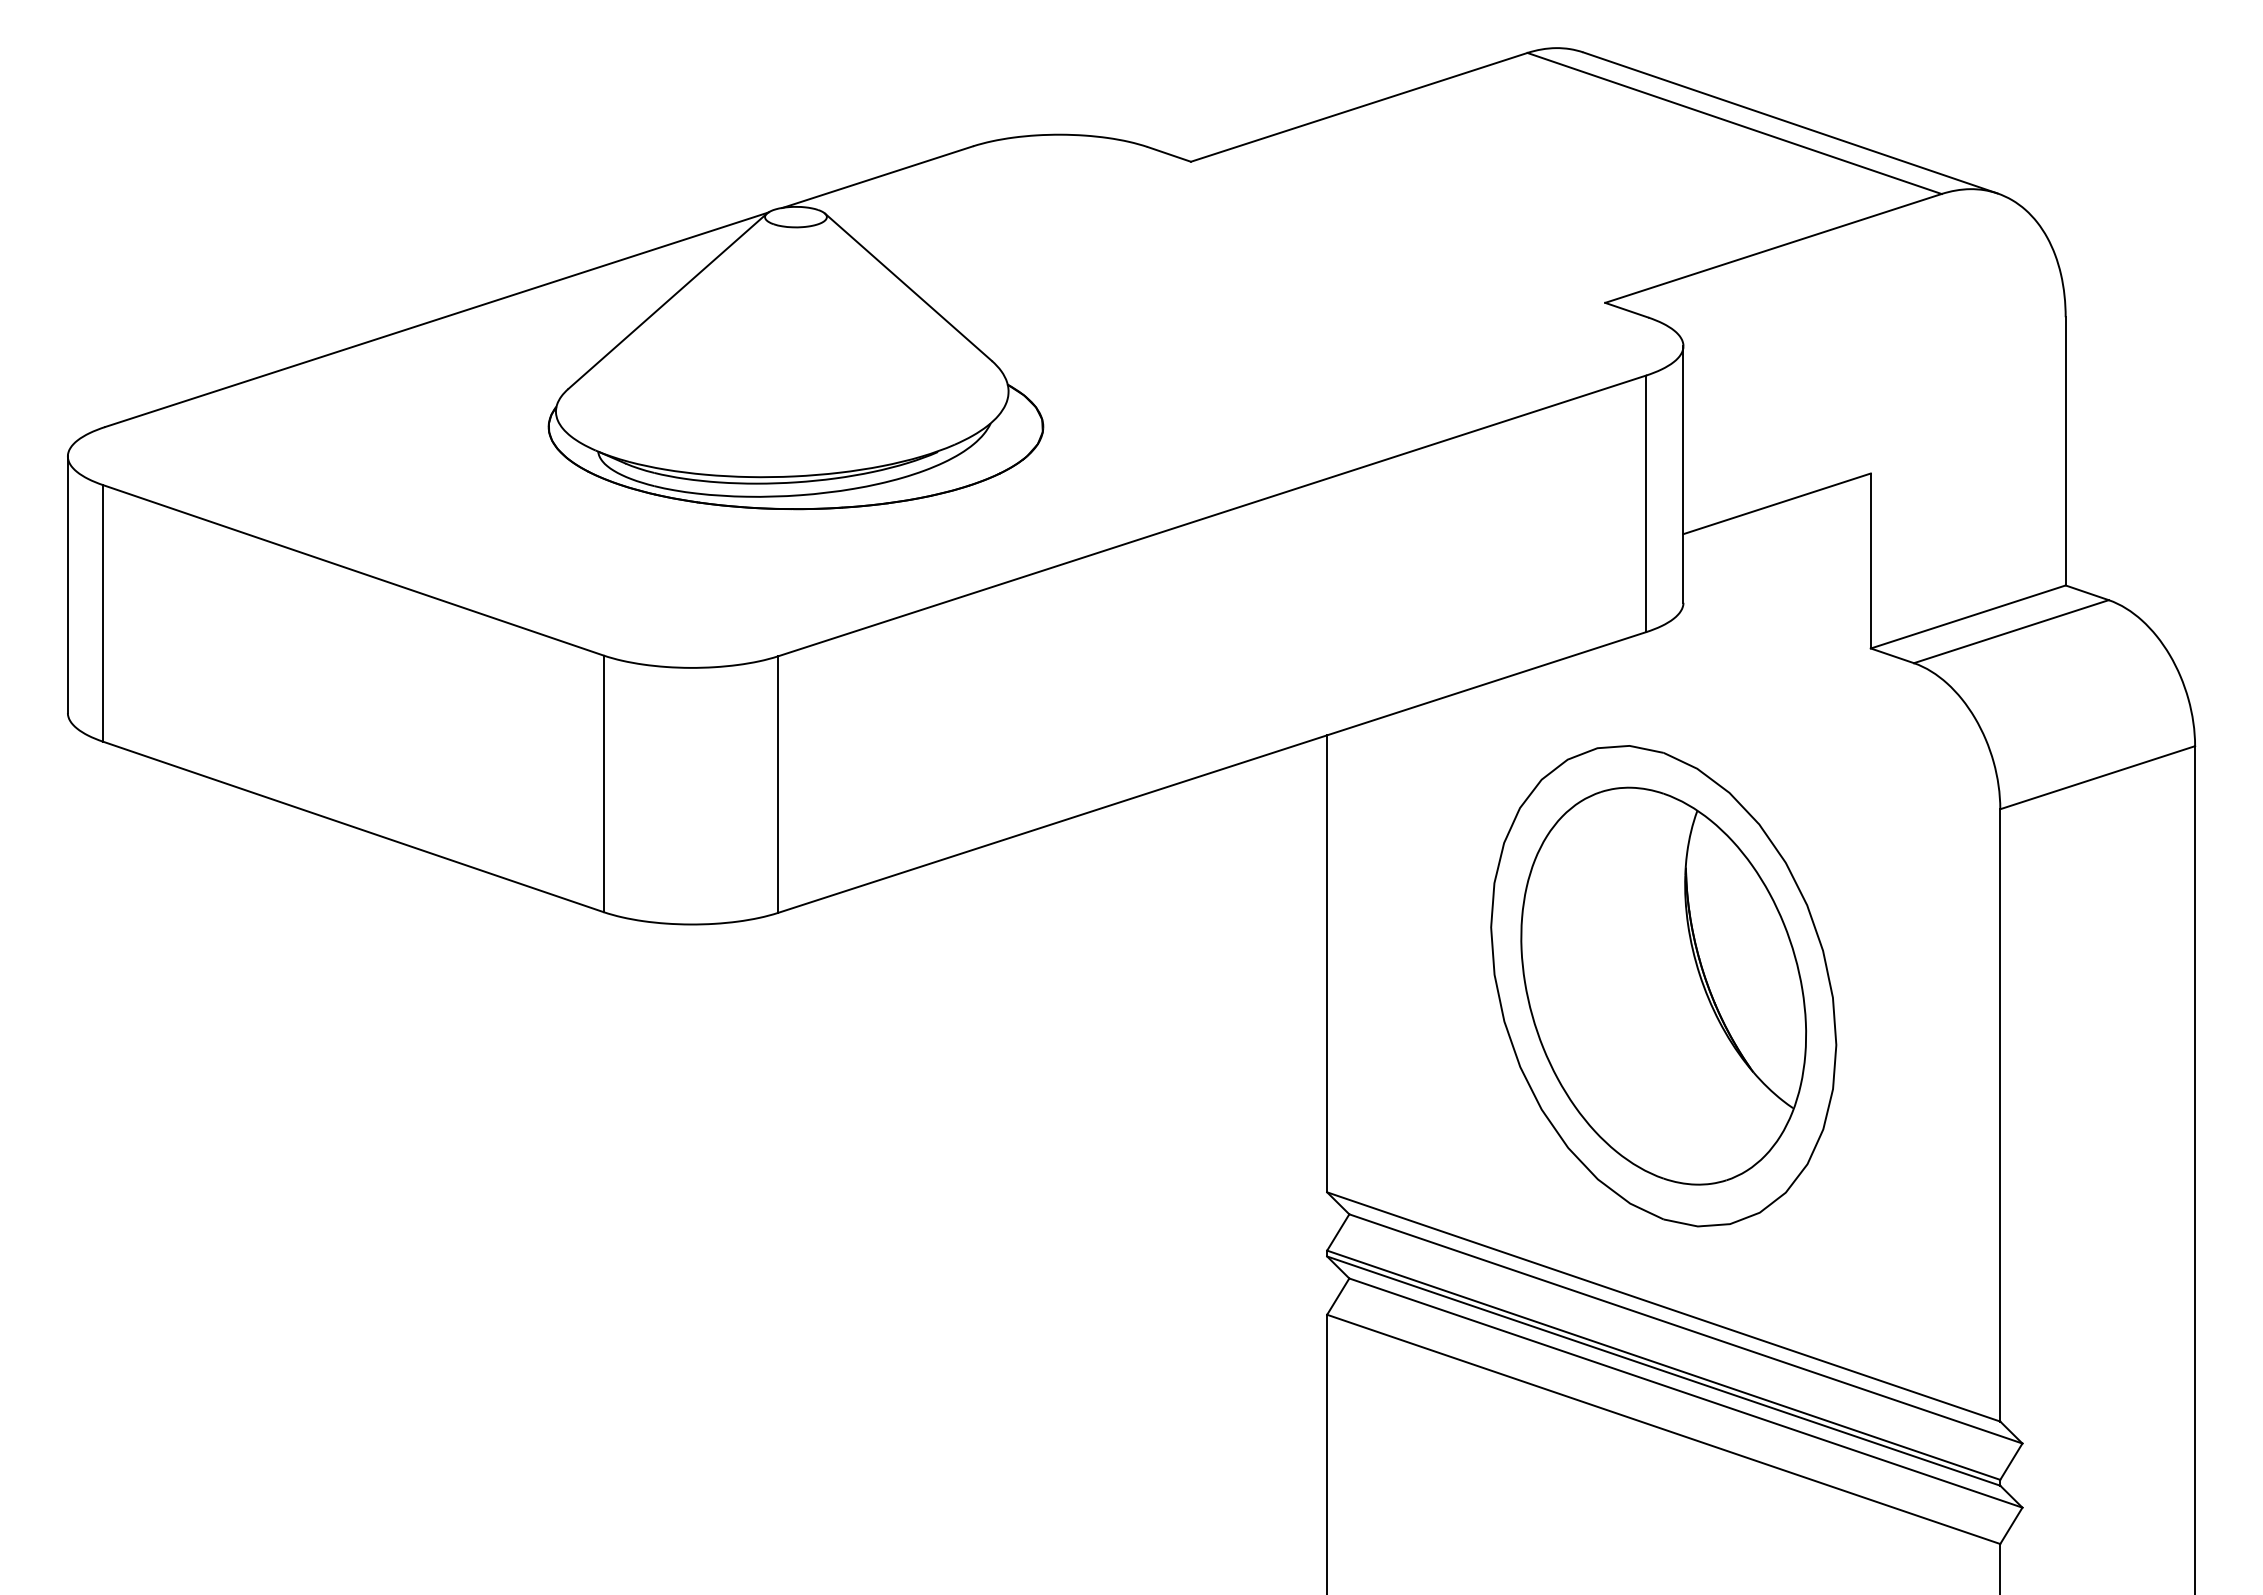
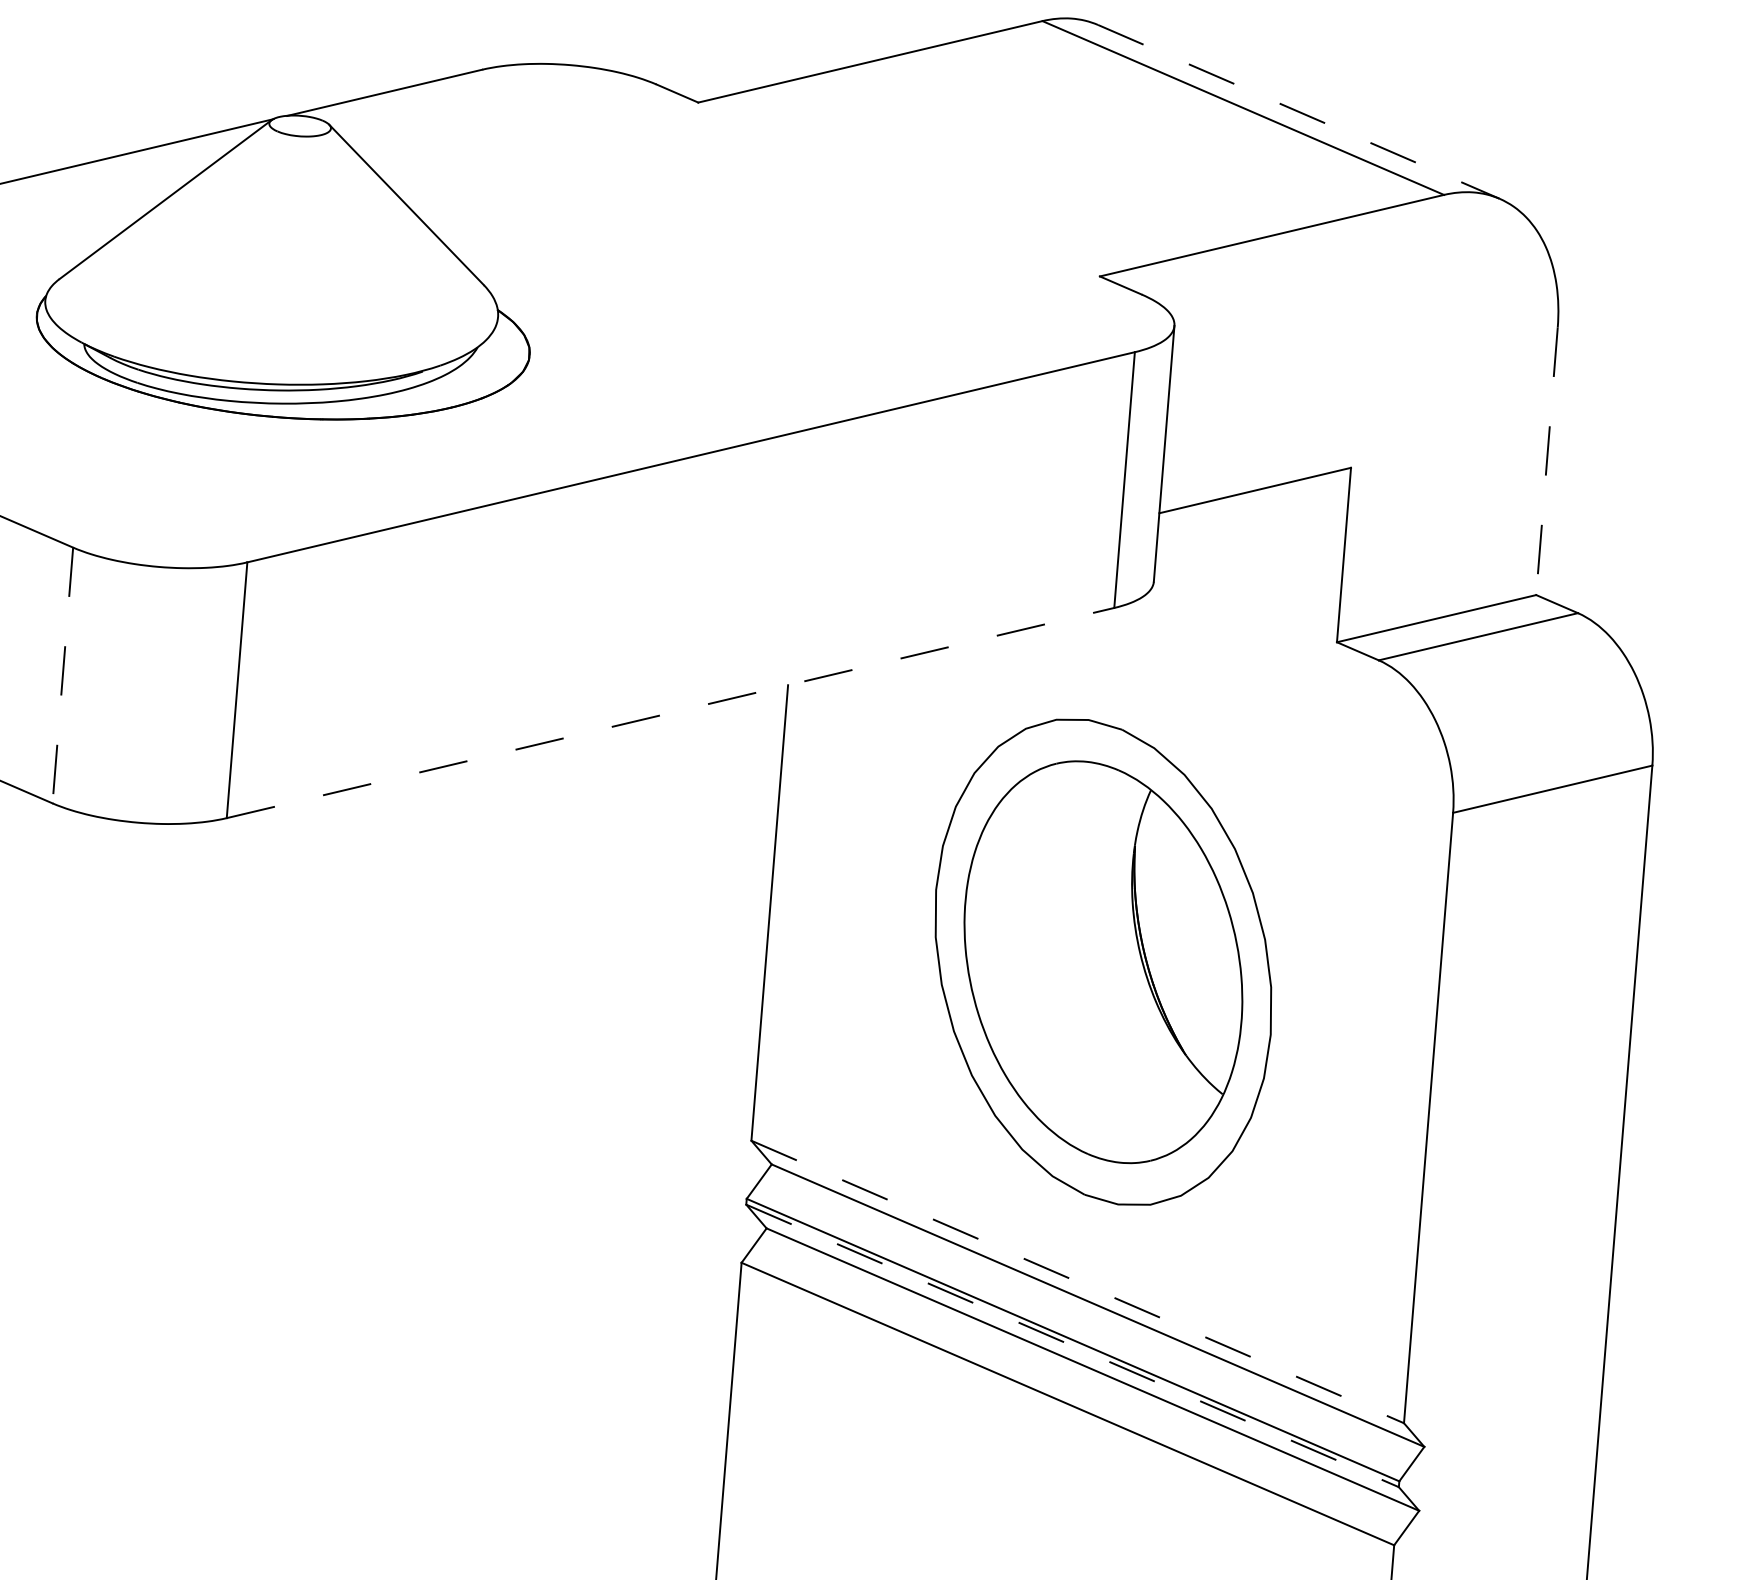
line: (1790, 122) -> (1299, 111), solid -> dashed
line: (2065, 451) -> (1546, 461), solid -> dashed
line: (1212, 772) -> (670, 713), solid -> dashed
line: (603, 784) -> (62, 676), solid -> dashed
line: (1663, 1306) -> (1077, 1281), solid -> dashed
line: (1663, 1371) -> (1072, 1346), solid -> dashed

